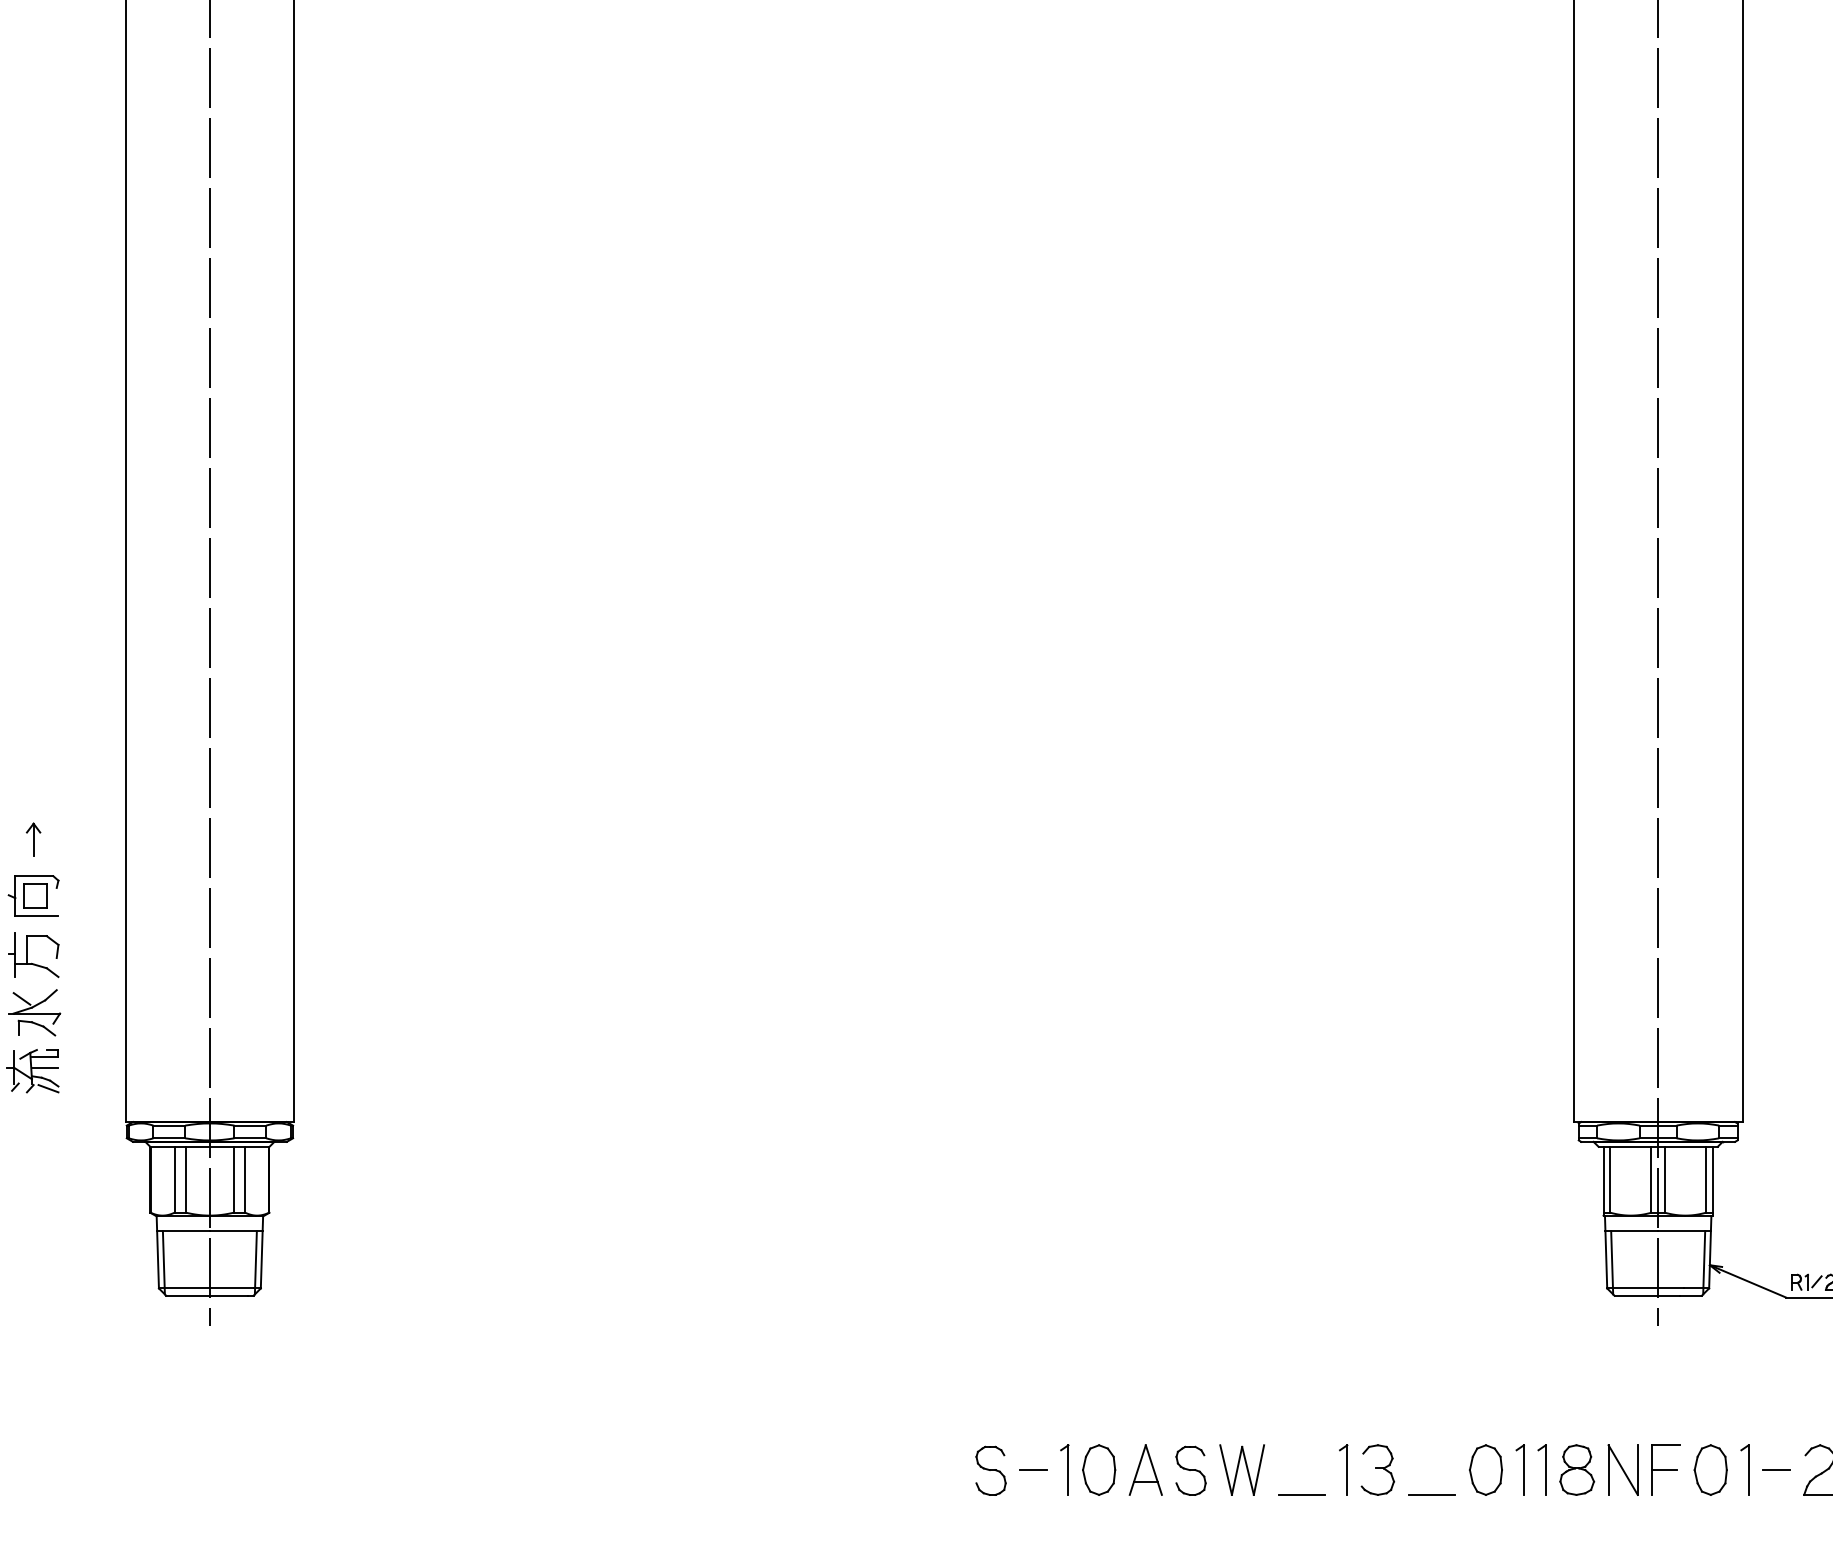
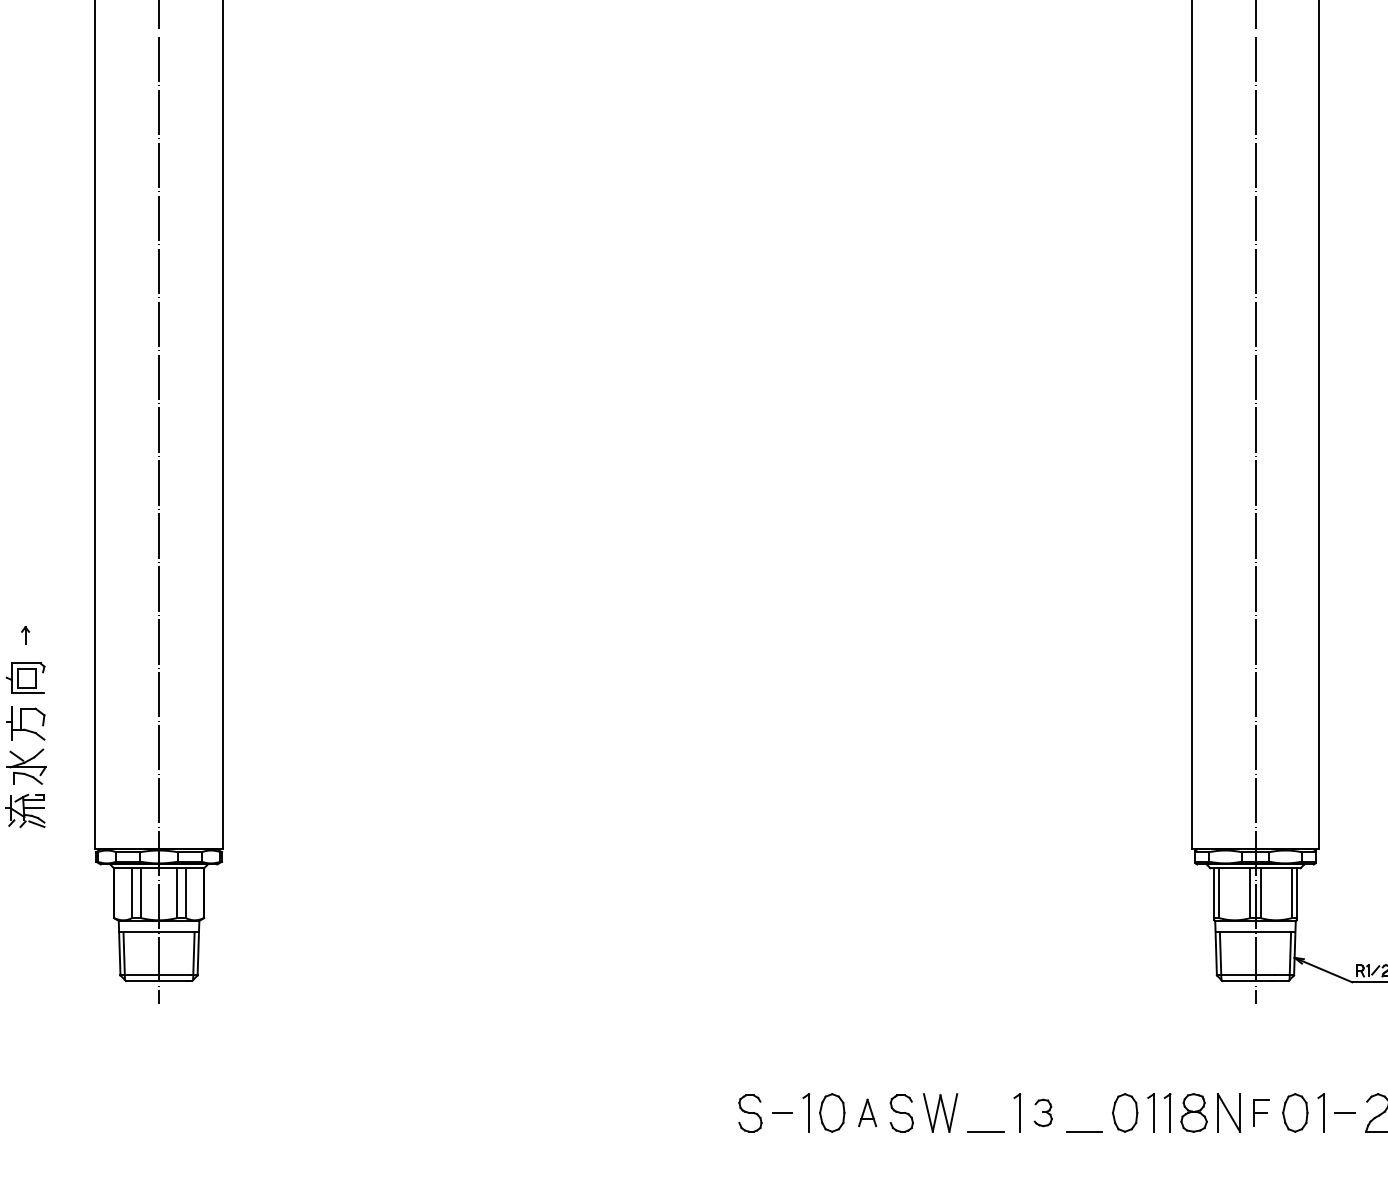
part: (33, 839) -> (25, 635), size x0.7
part: (1145, 1469) -> (867, 1112), size x0.7
part: (1378, 1469) -> (1043, 1112), size x0.7
part: (1666, 1469) -> (1261, 1112), size x0.7

